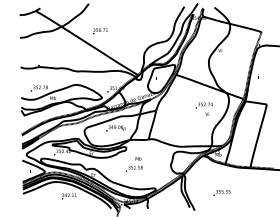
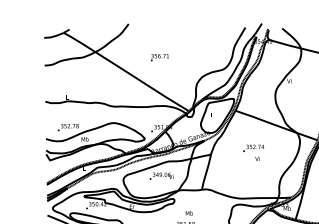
text: (100, 31) -> (160, 57), moved
text: (203, 108) -> (252, 151), moved

